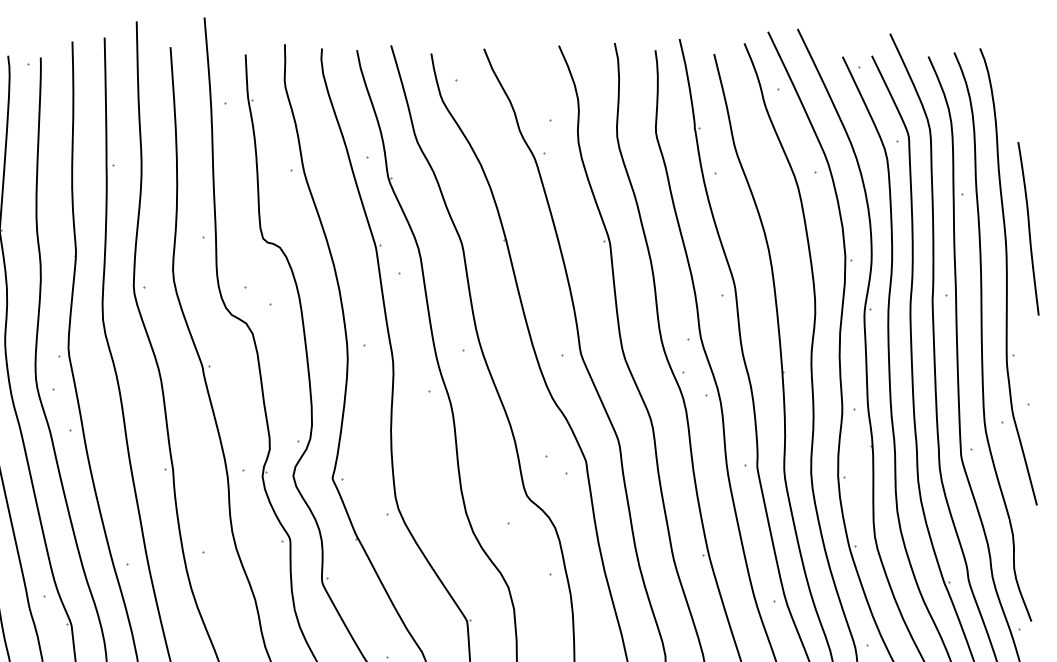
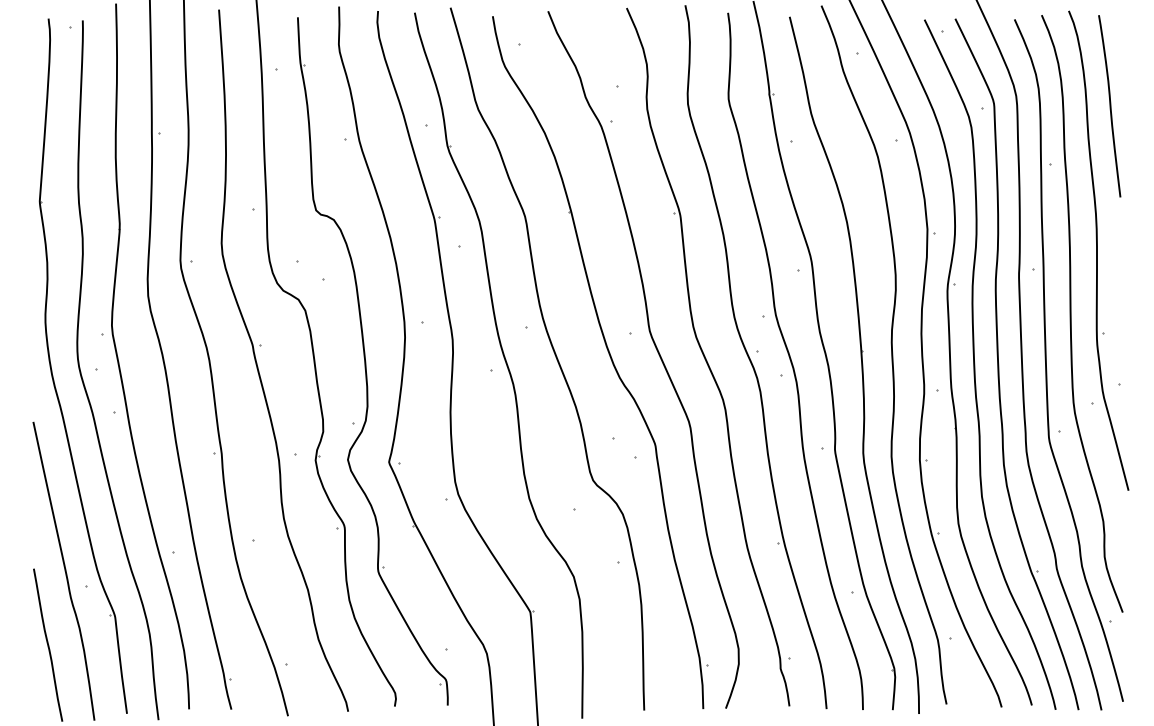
curve: (1028, 229) -> (1109, 106), moved

